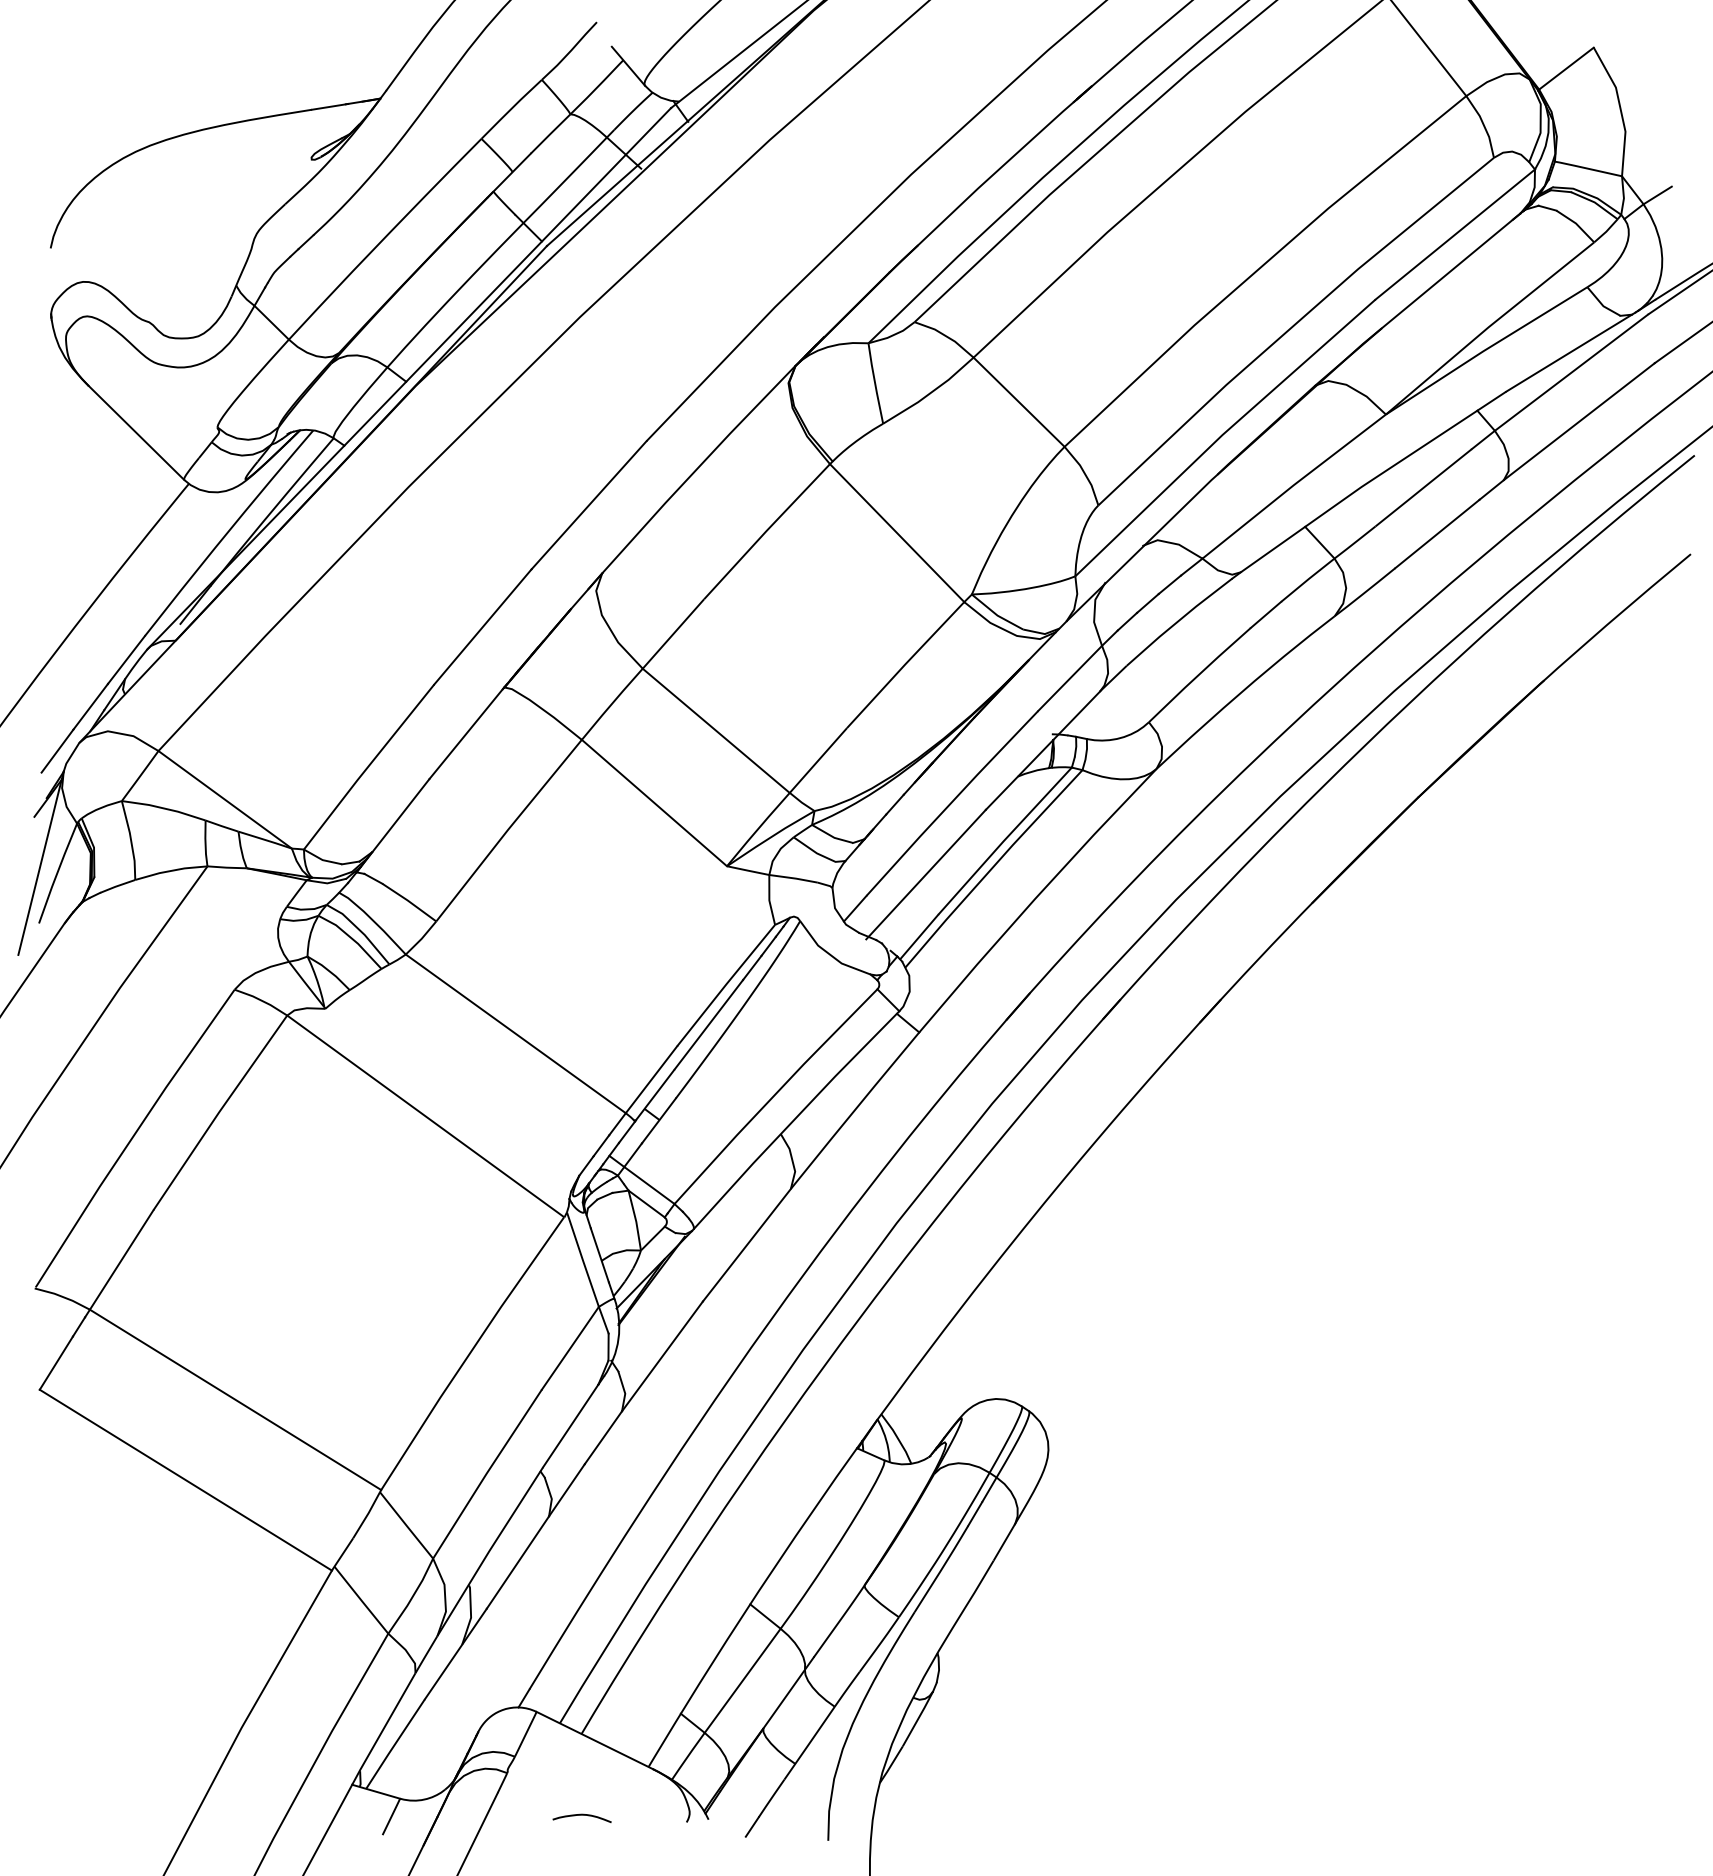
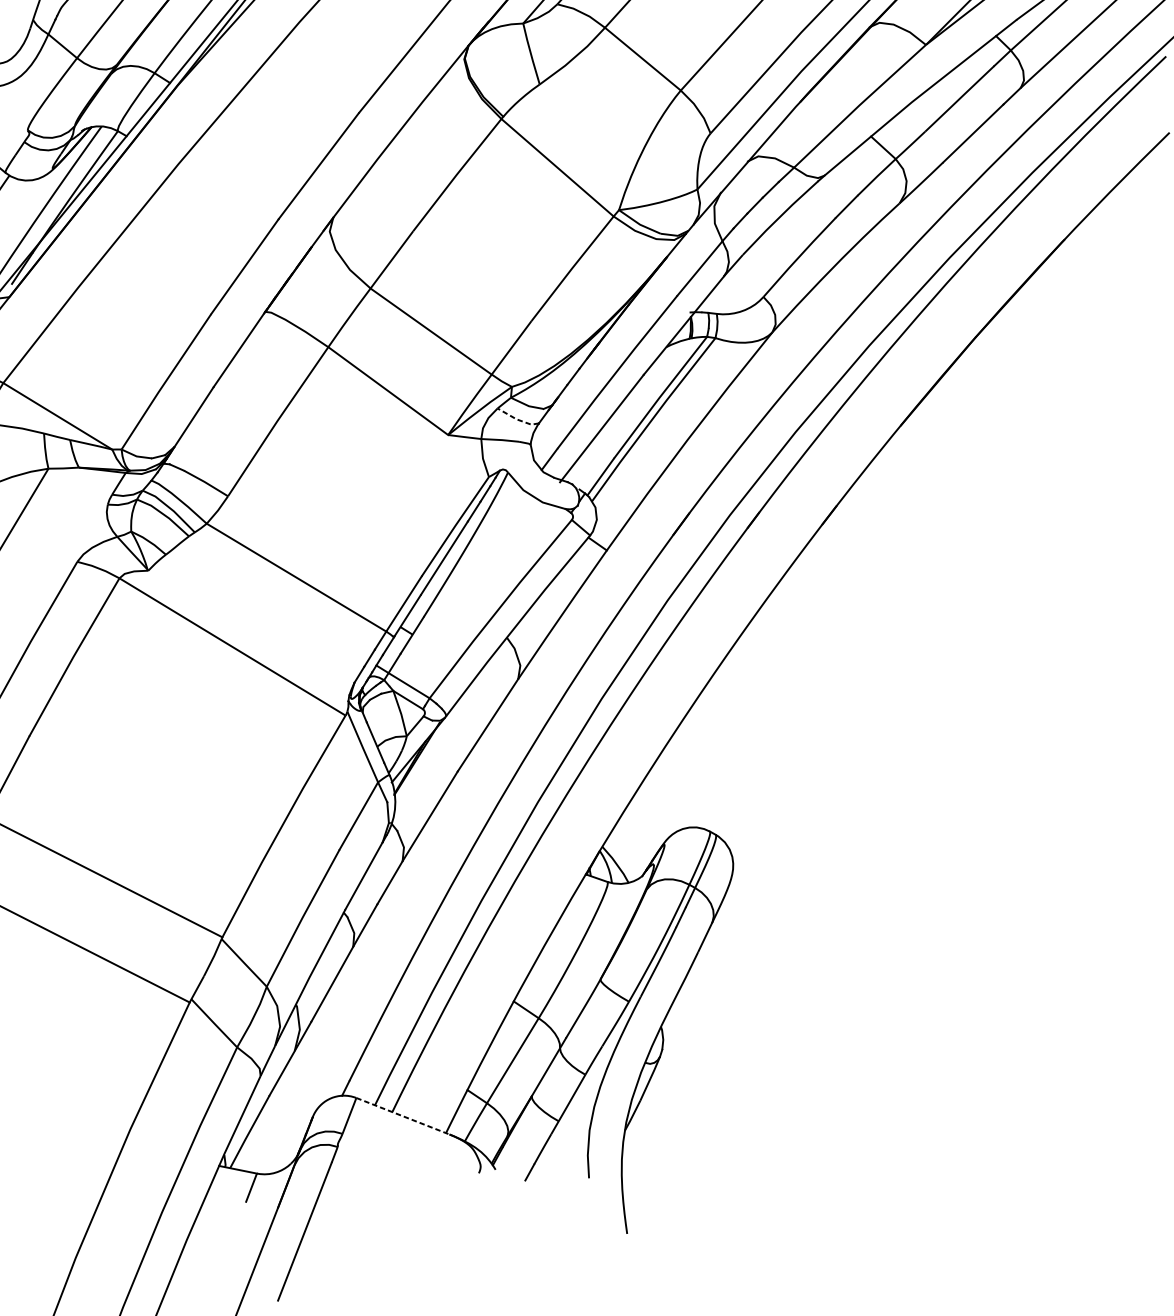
line: (817, 853) -> (516, 419), solid -> dashed
line: (594, 1740) -> (402, 1116), solid -> dashed
curve: (581, 1815) -> (397, 1174), removed

